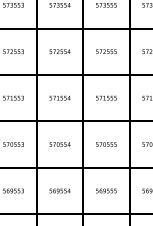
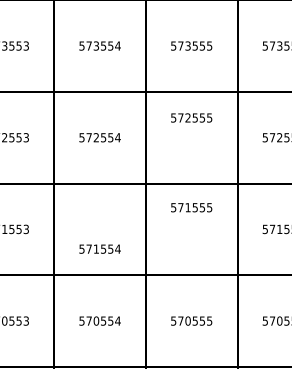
text: (106, 51) -> (191, 117), moved
text: (59, 97) -> (98, 247), moved
text: (106, 97) -> (191, 206), moved

